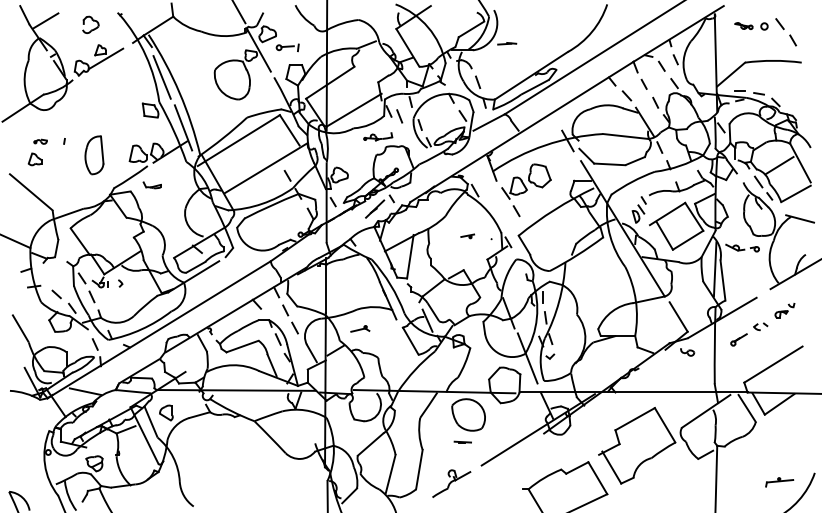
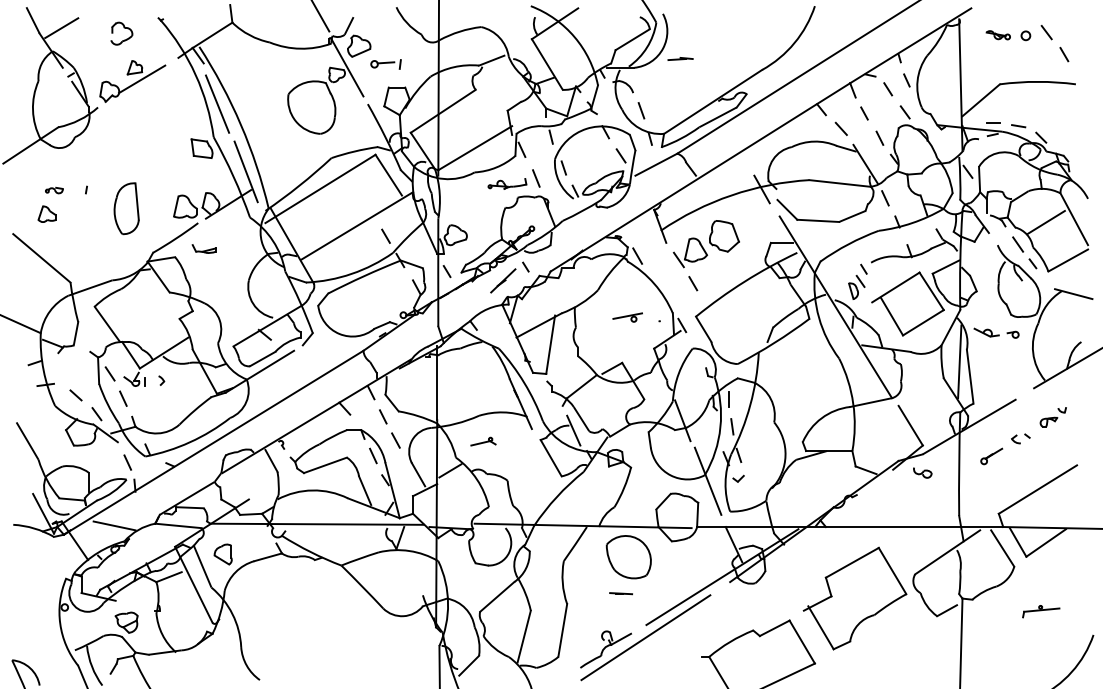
line: (399, 116) -> (536, 178), moved
part: (467, 236) -> (627, 317), size x1.67
line: (481, 474) -> (645, 637), added
part: (779, 482) -> (1041, 611), moved

